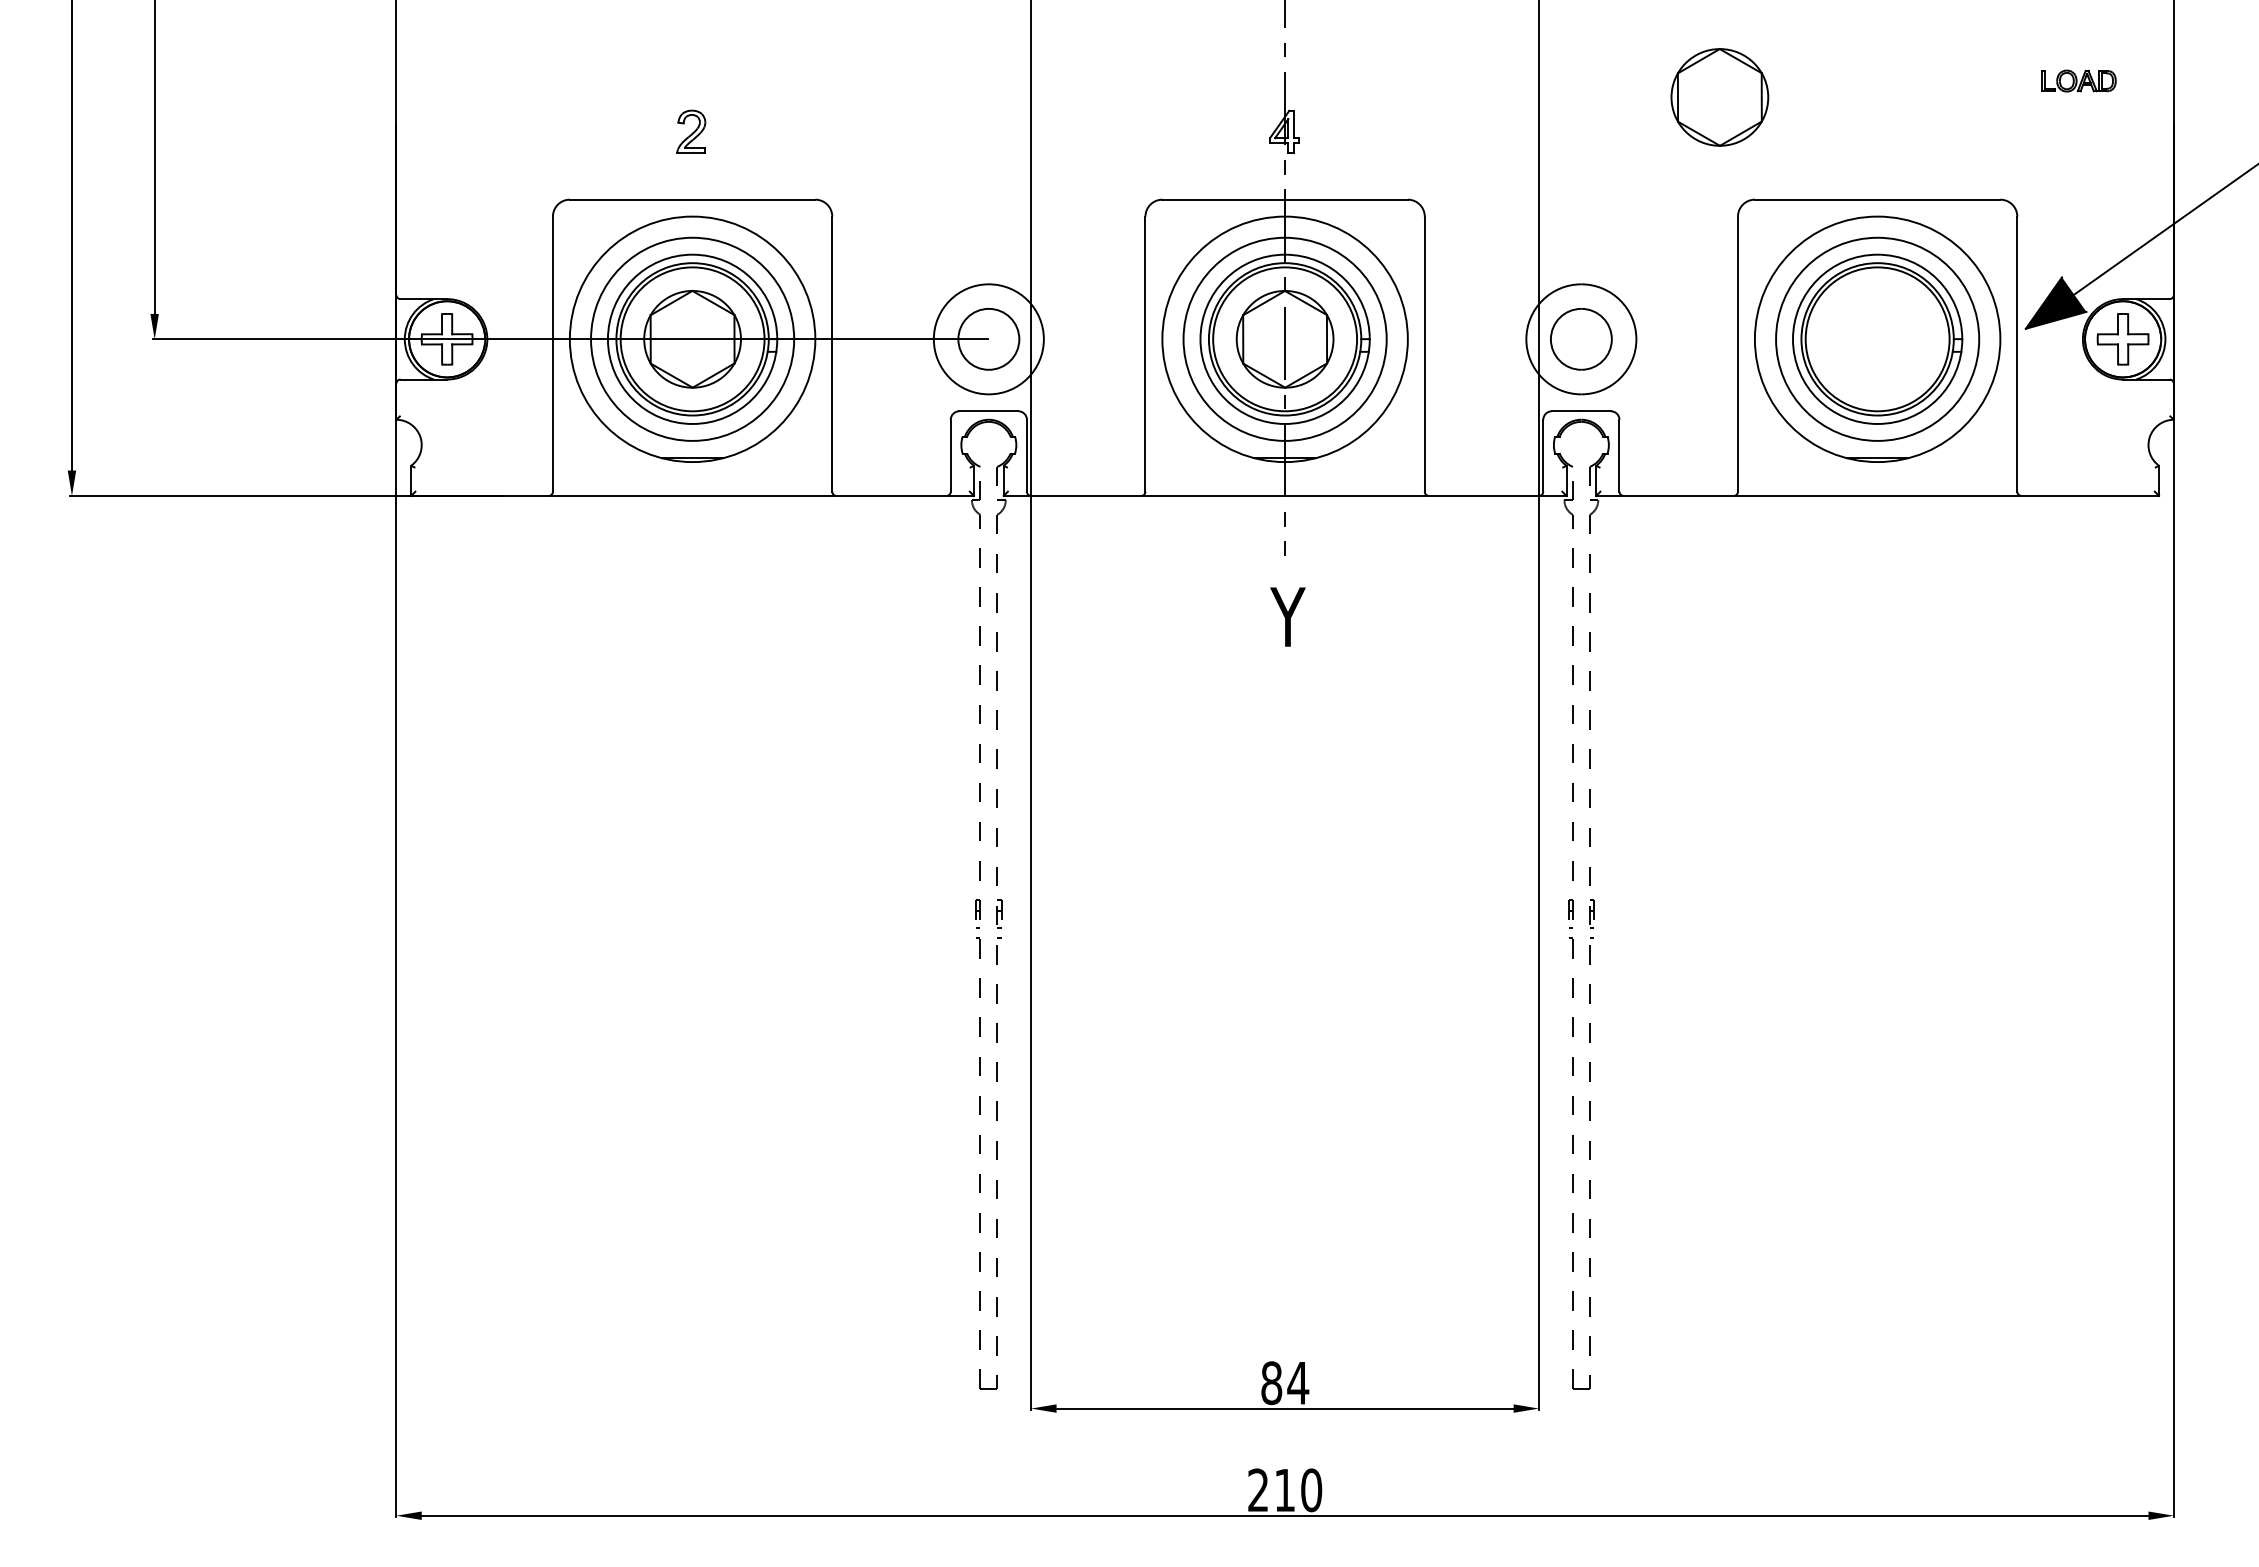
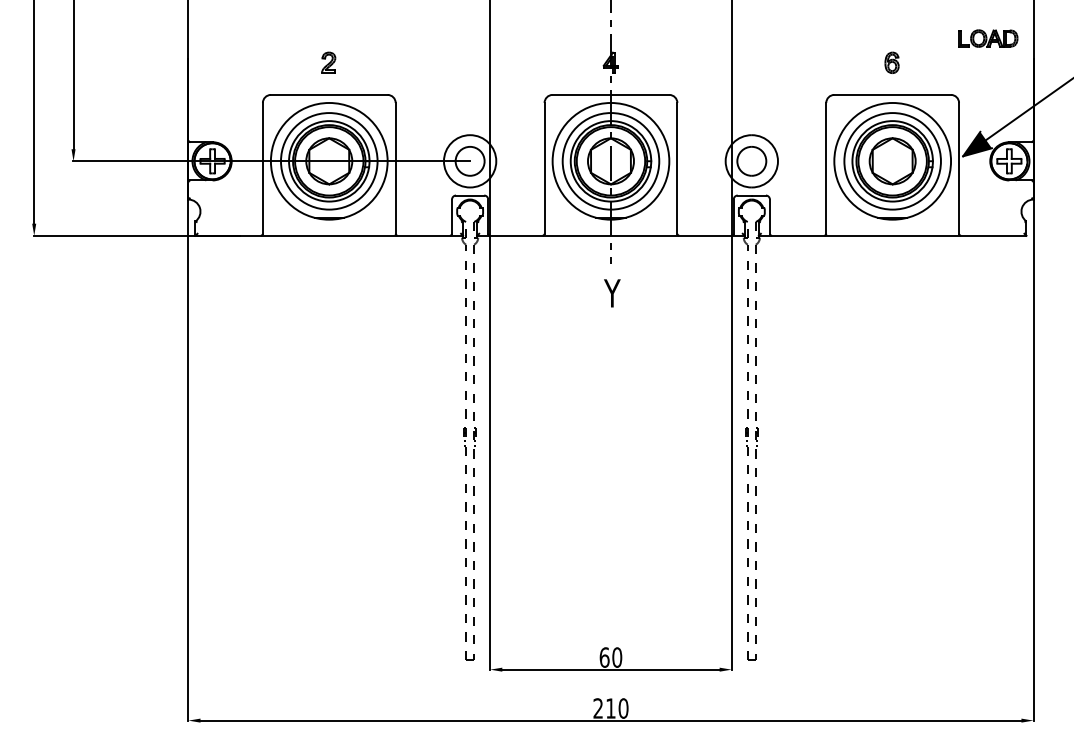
part: (2079, 80) -> (988, 38), size x1.67
part: (1719, 97) -> (892, 161), moved
part: (1875, 131) -> (891, 62), added
text: (1284, 1382) -> (610, 657), 84 -> 60

